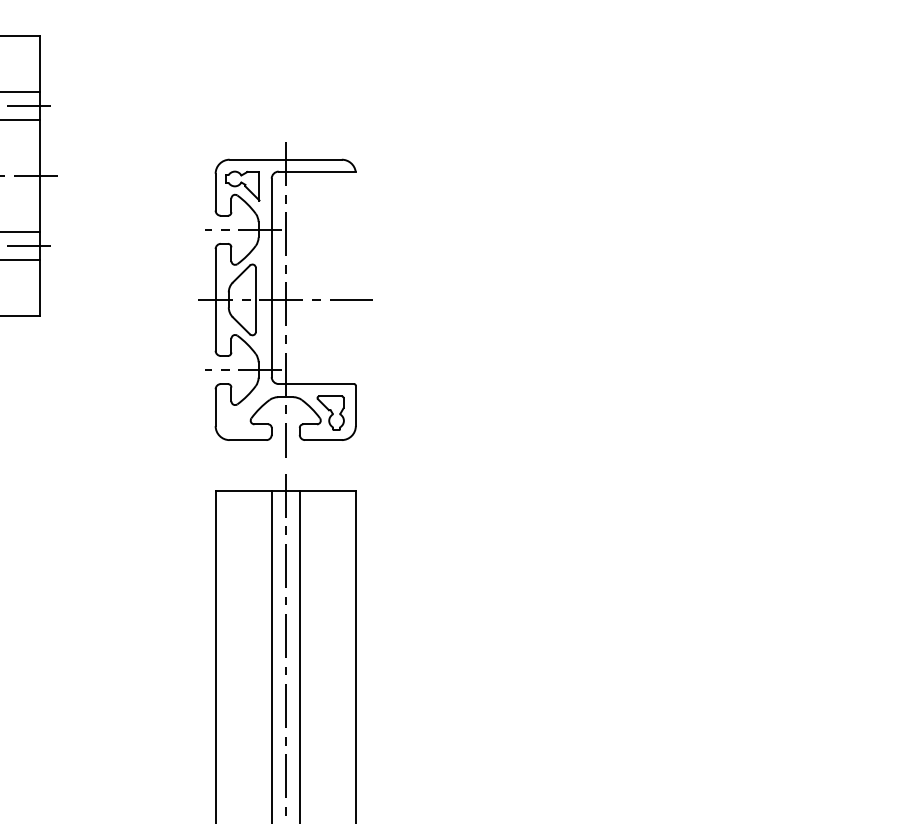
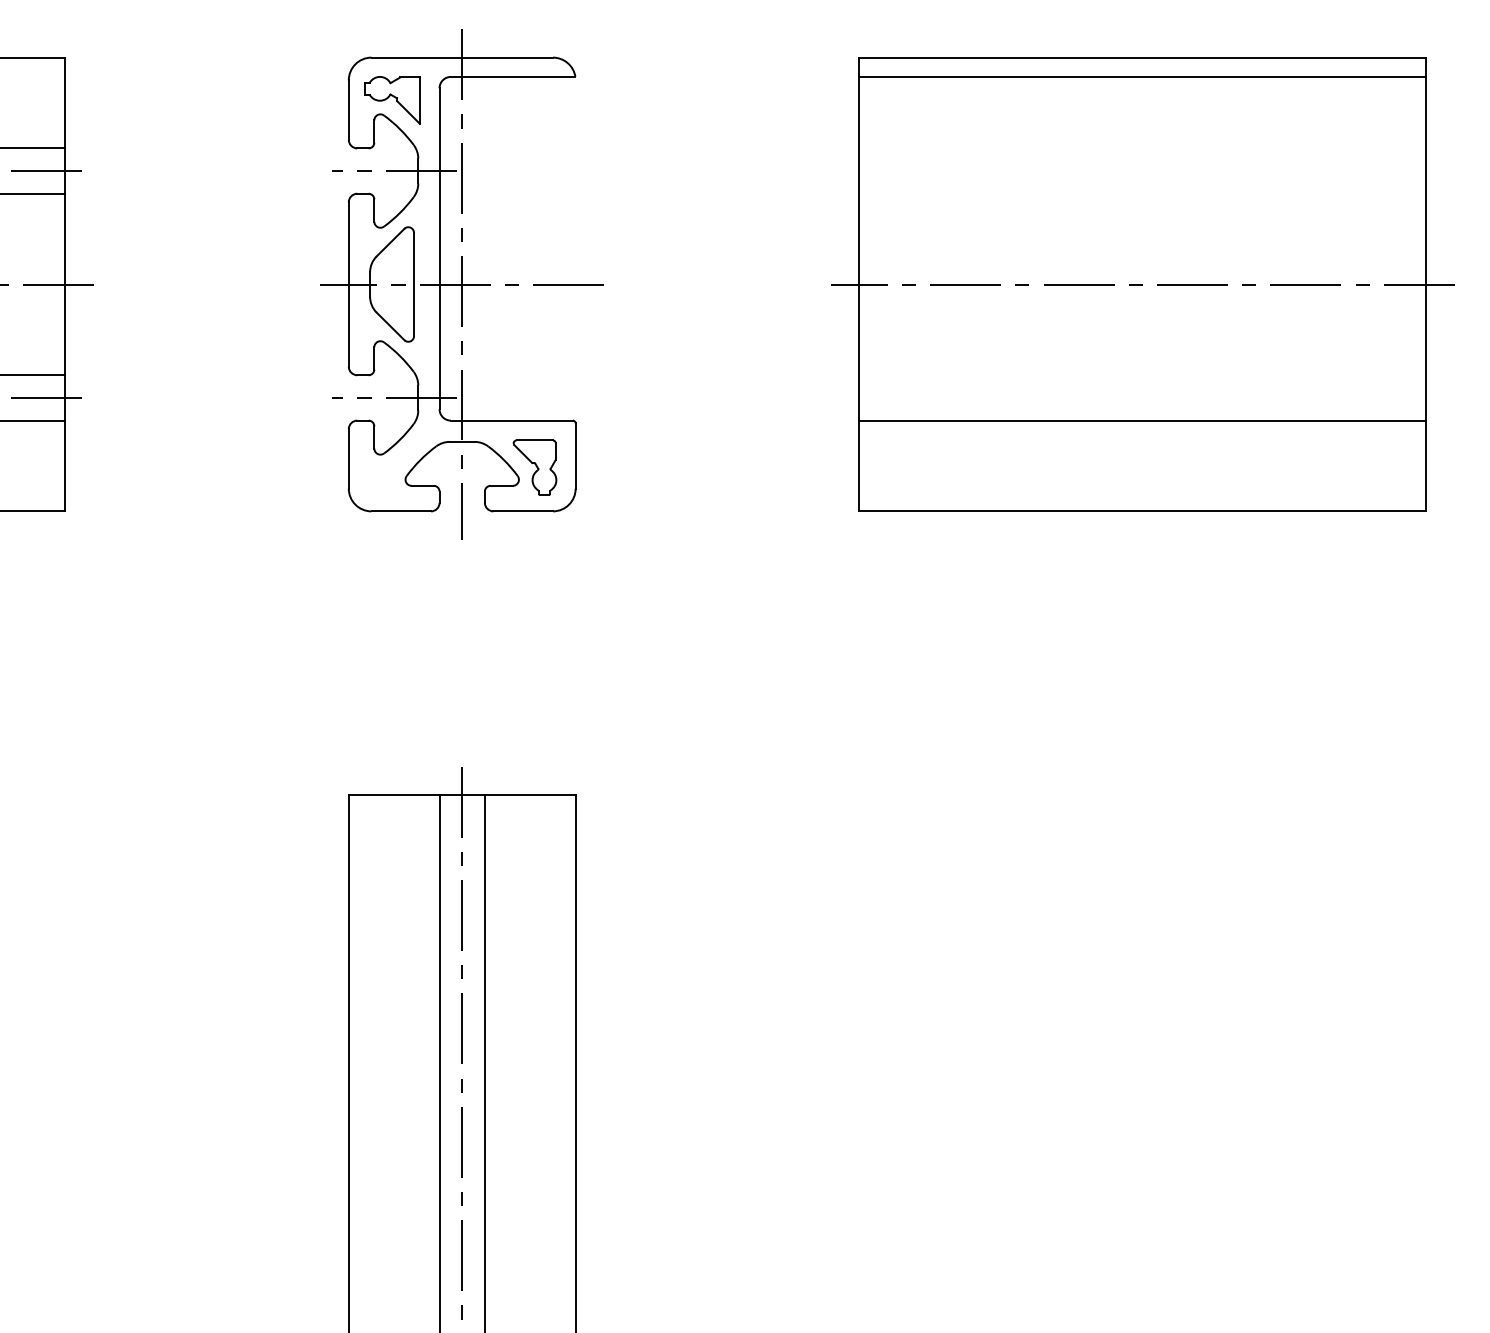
part: (706, 175) -> (1143, 283), added
part: (285, 299) -> (461, 283), moved

